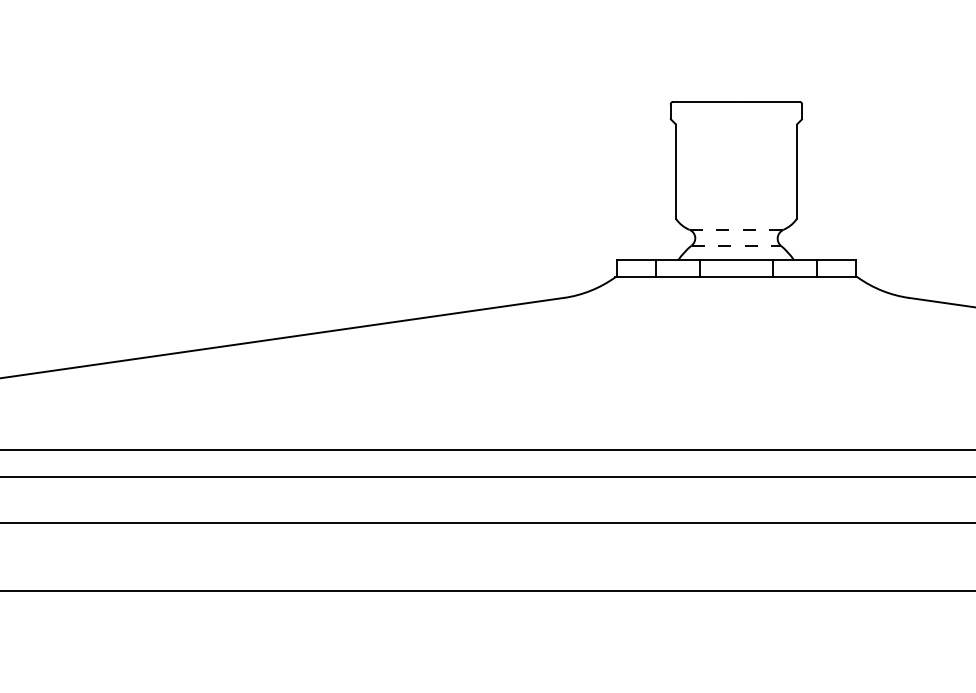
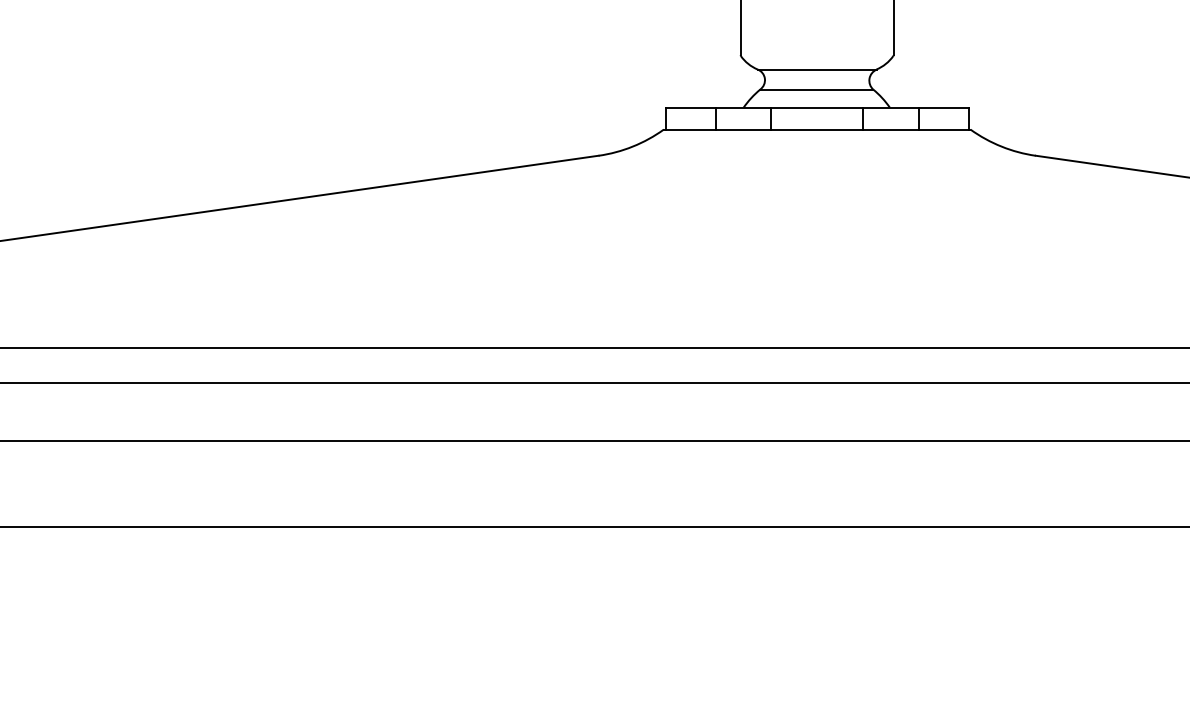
line: (736, 229) -> (817, 69), dashed -> solid
line: (736, 245) -> (817, 89), dashed -> solid

